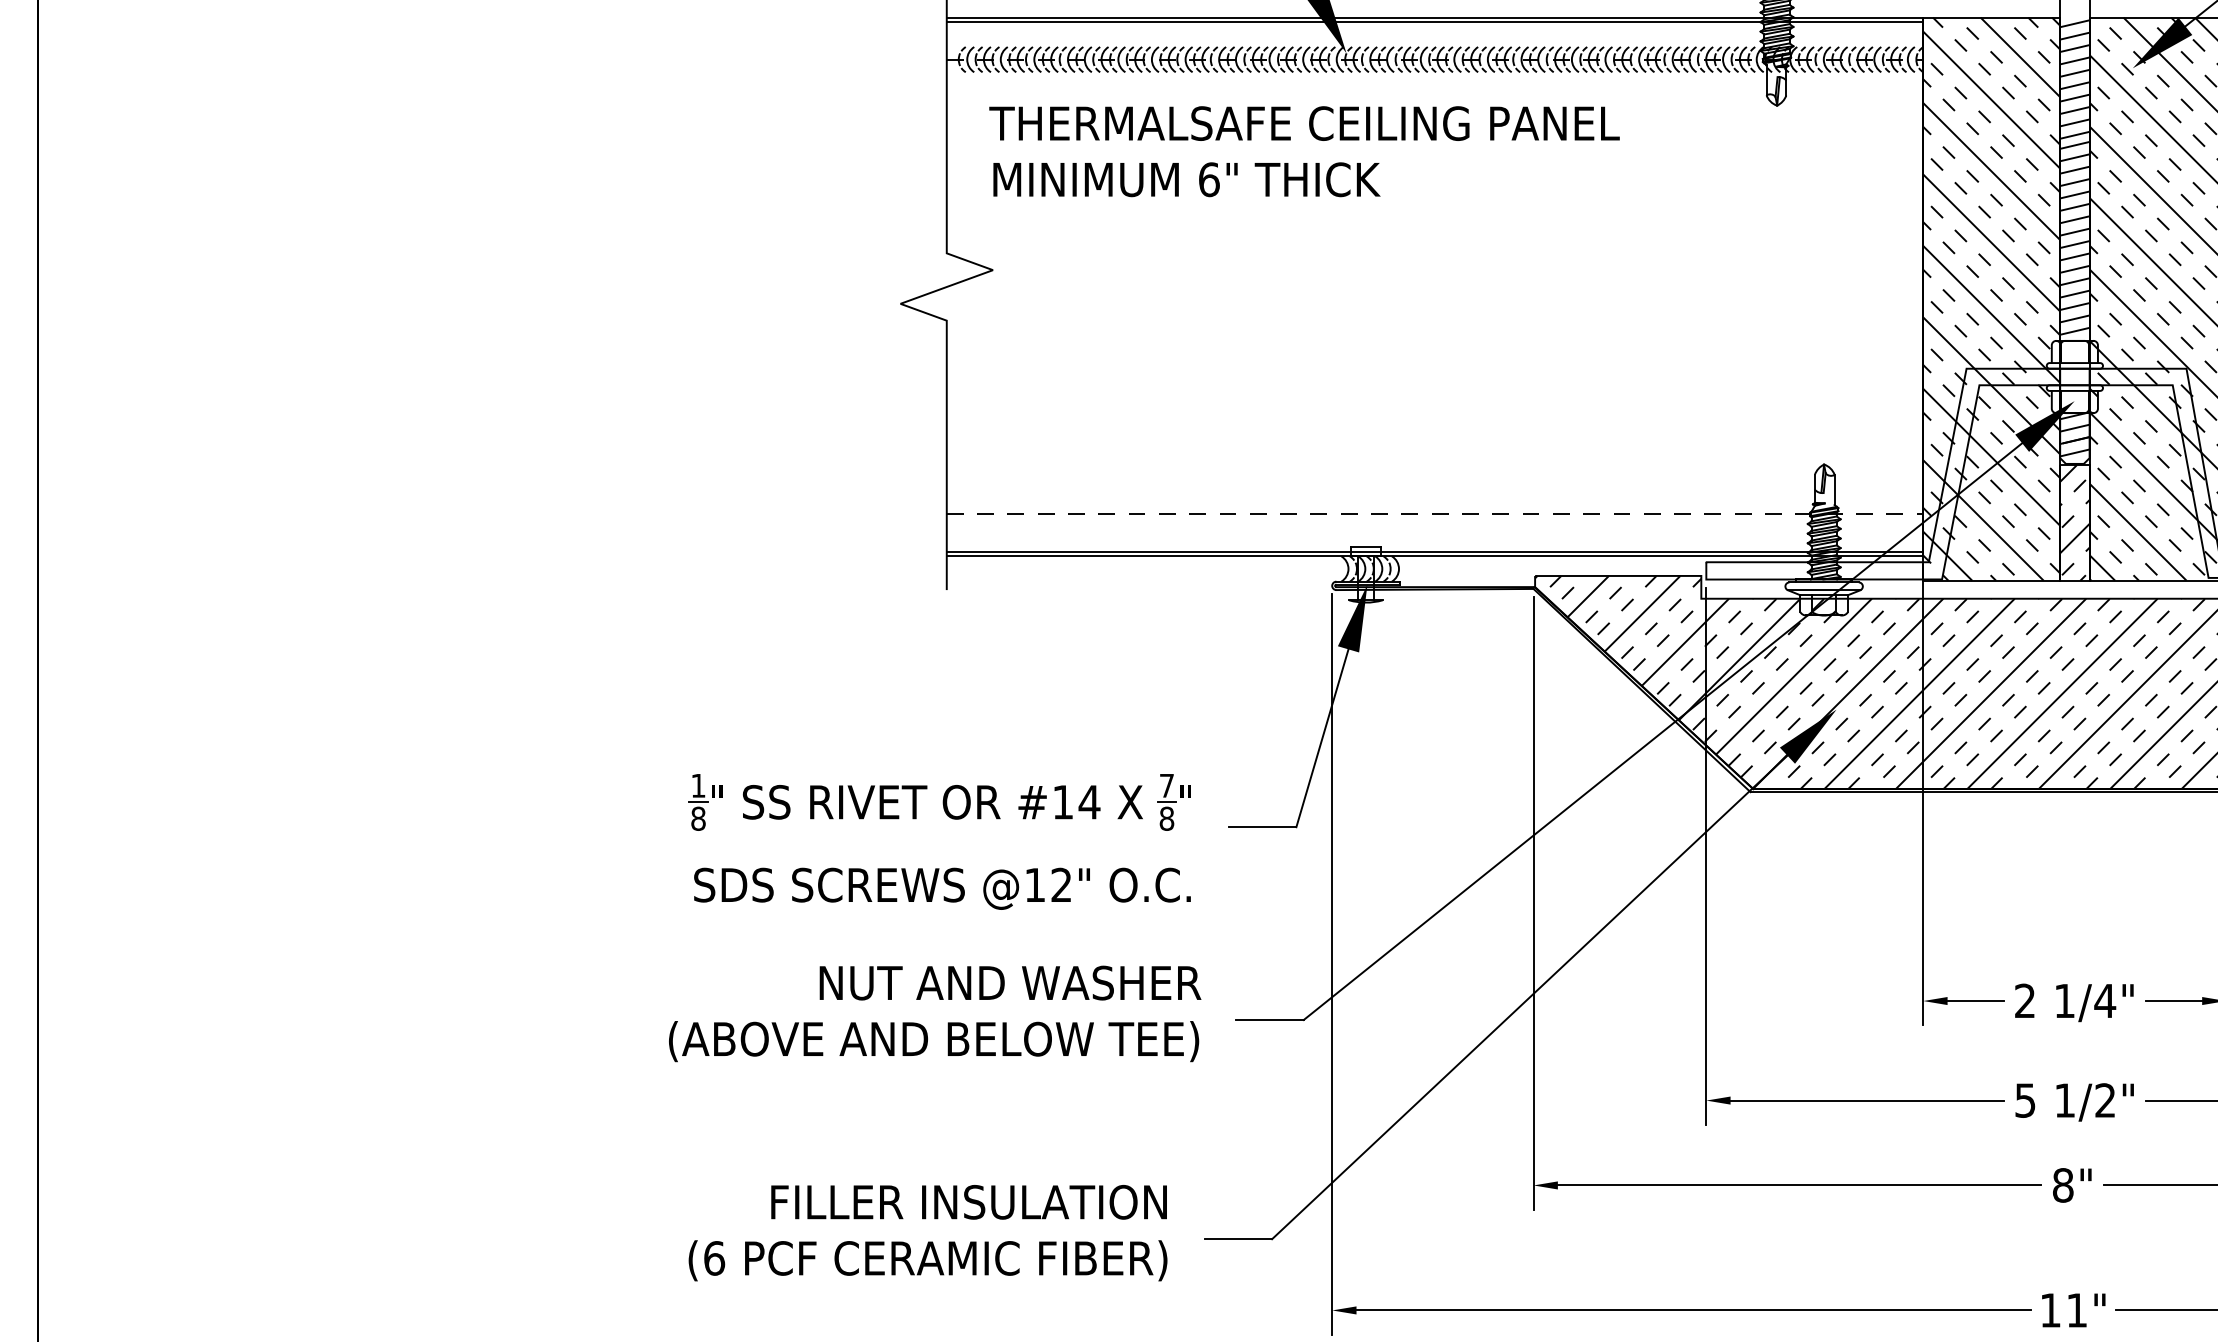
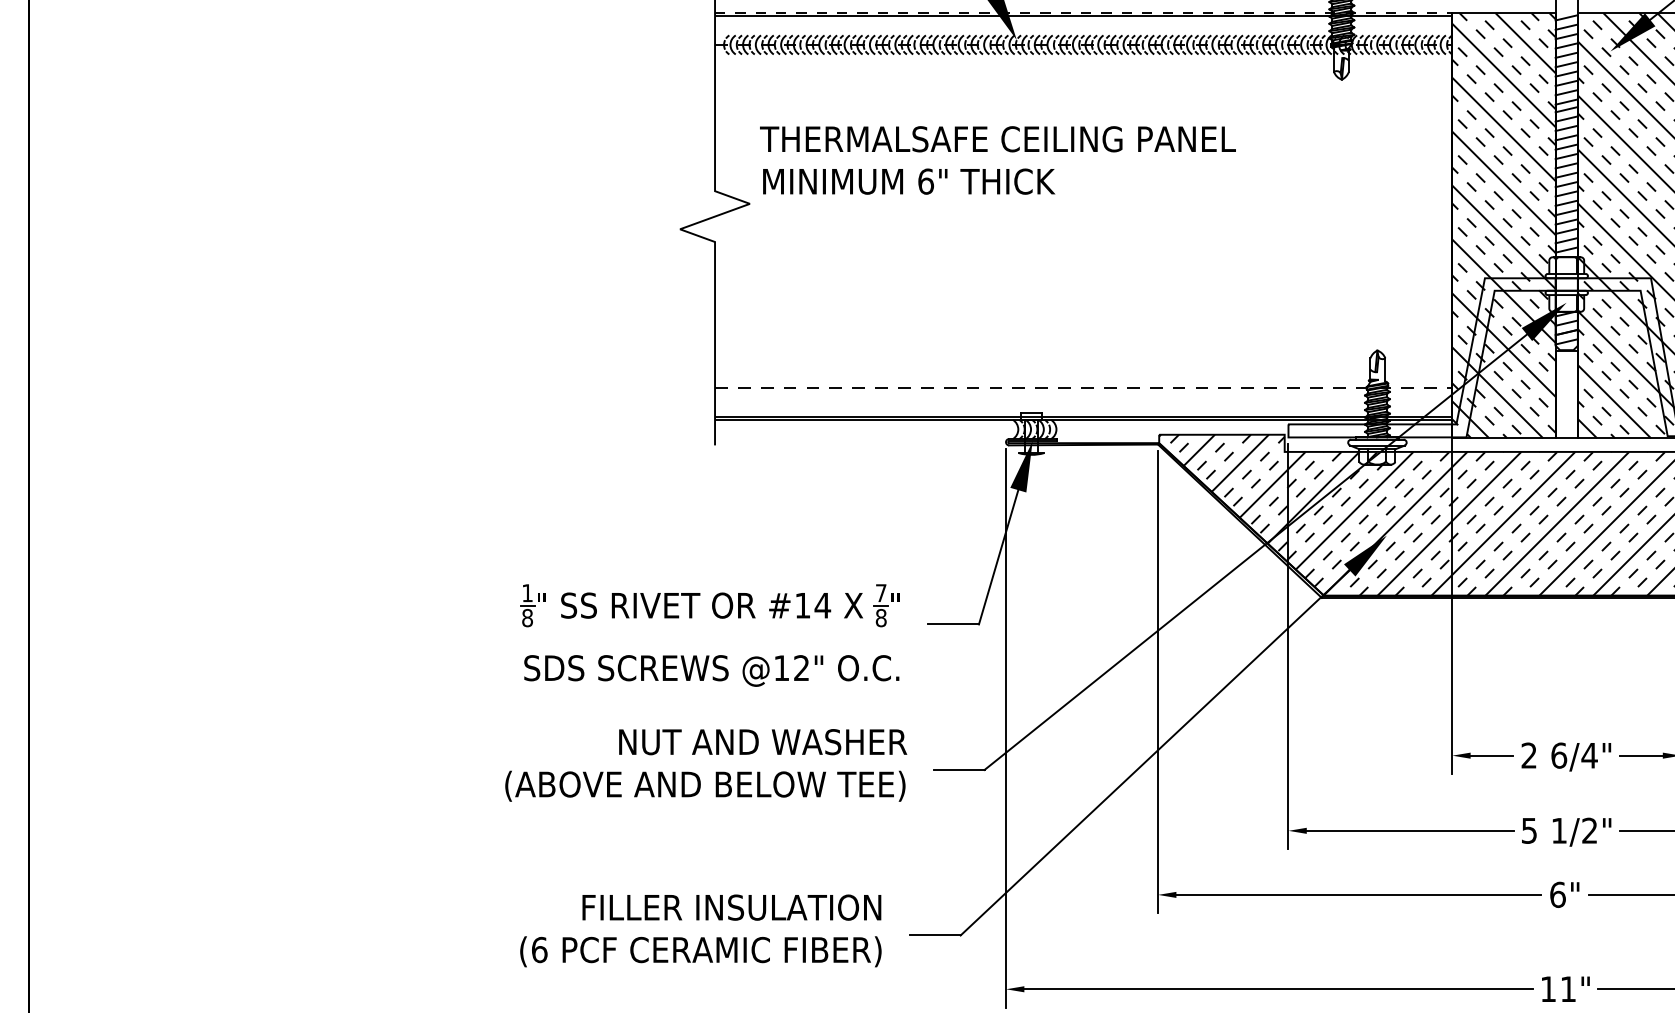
line: (1435, 17) -> (1084, 13), solid -> dashed
text: (1304, 151) -> (997, 160), moved
hatch: (2074, 522) -> (1566, 394), removed
text: (2064, 1000) -> (1558, 755), 1/4" -> 6/4"
text: (2063, 1185) -> (1558, 894), 8" -> 6"

